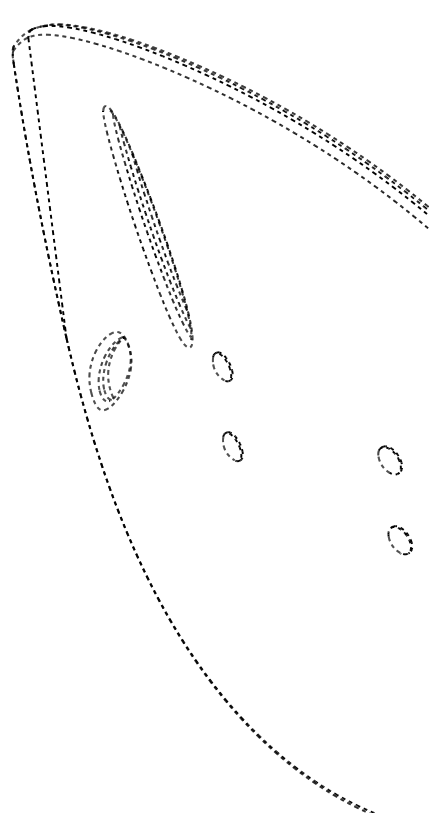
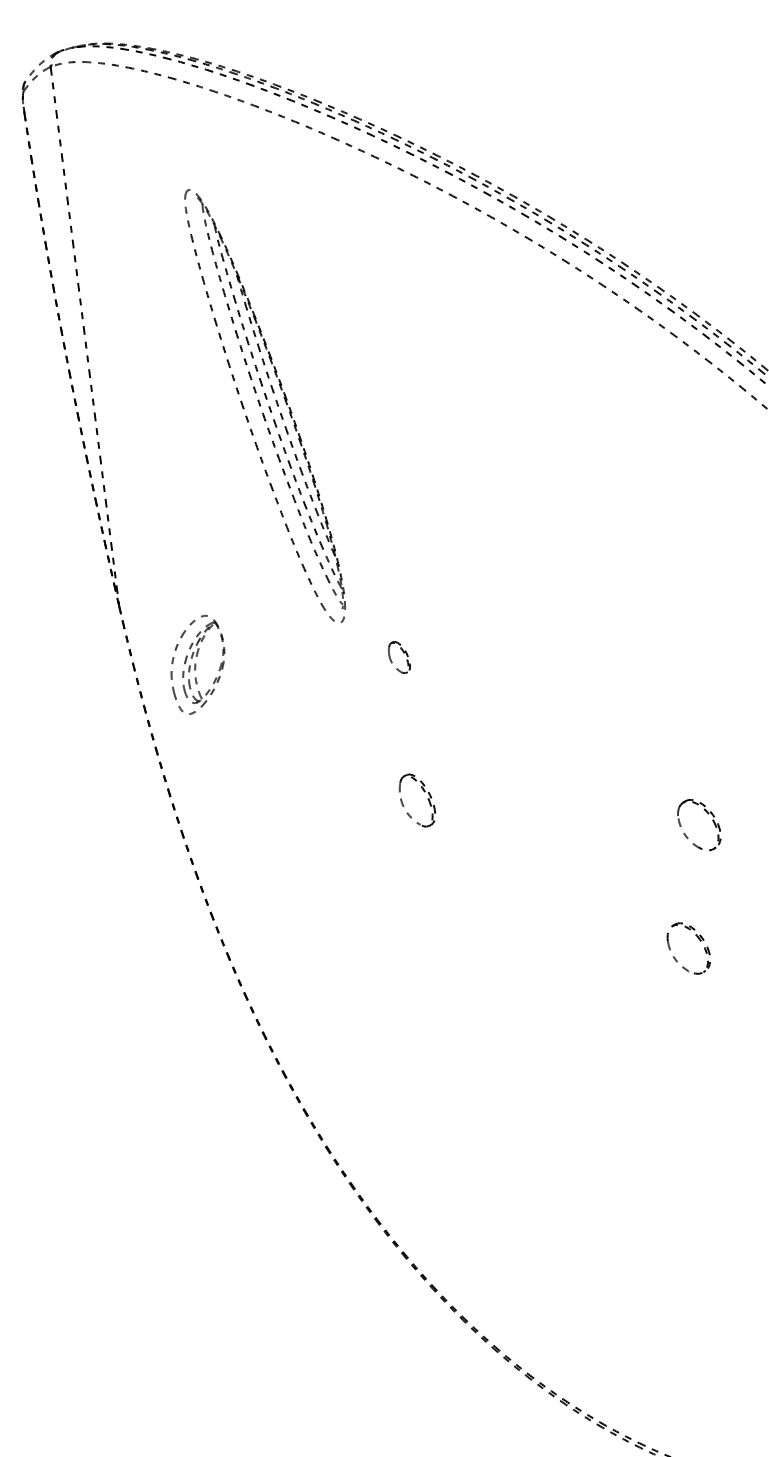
part: (222, 366) -> (398, 656), size x0.6
part: (110, 370) -> (198, 663), size x0.7
part: (404, 534) -> (696, 938), moved

